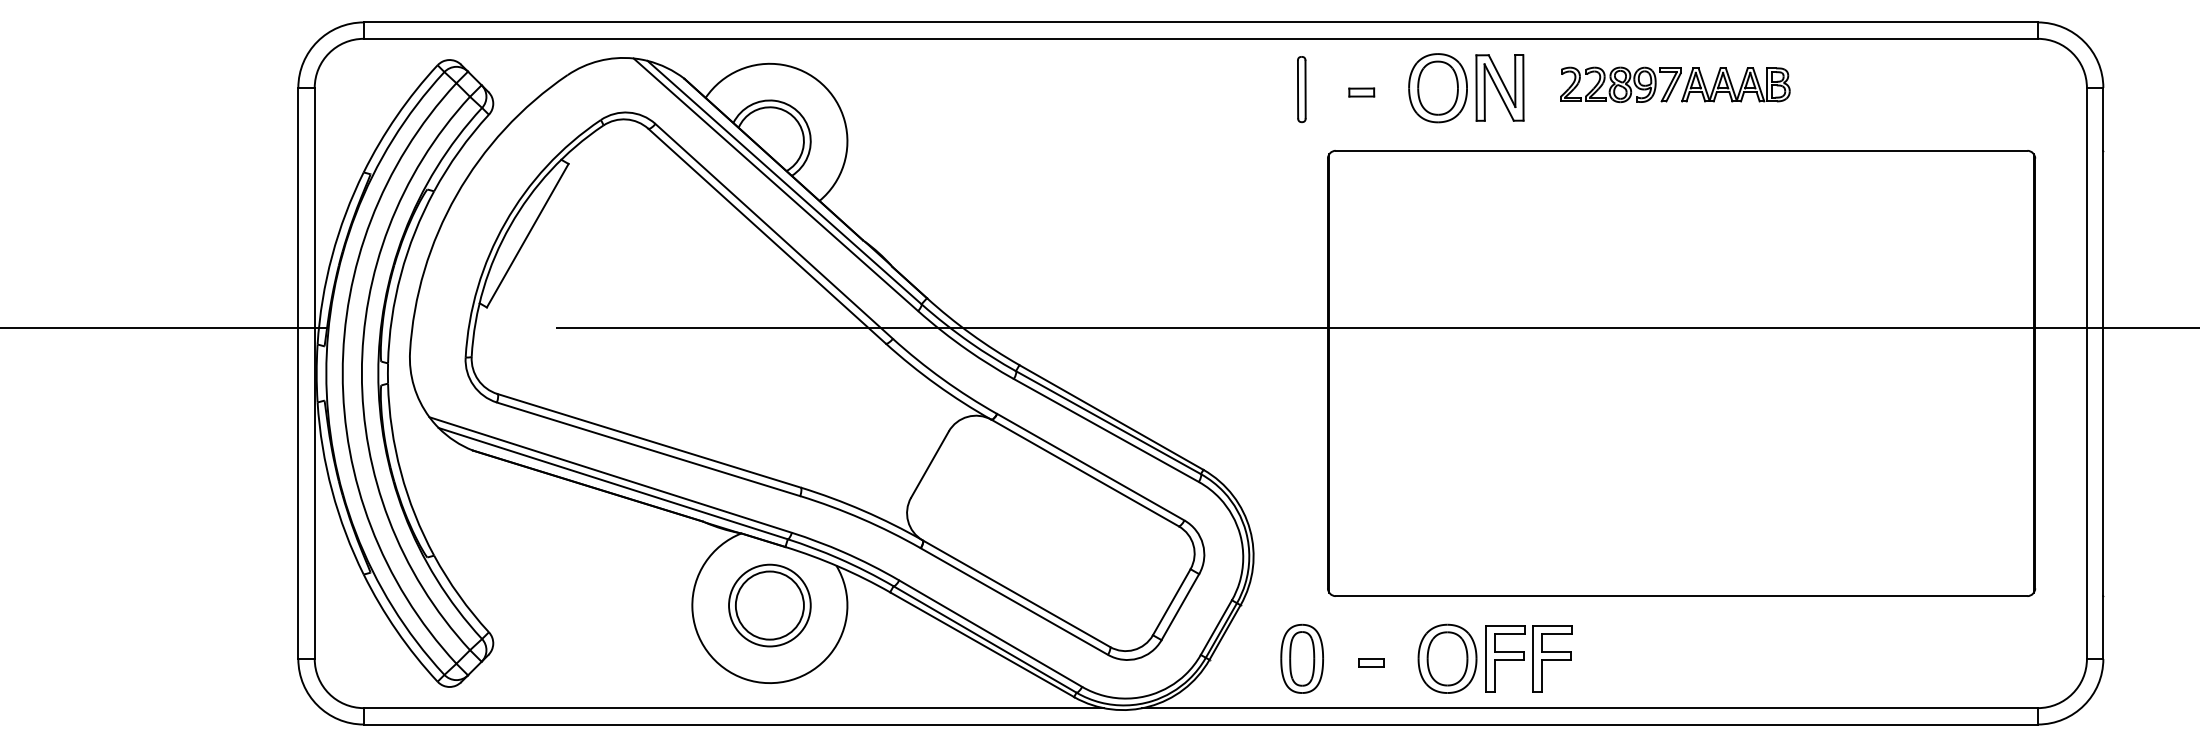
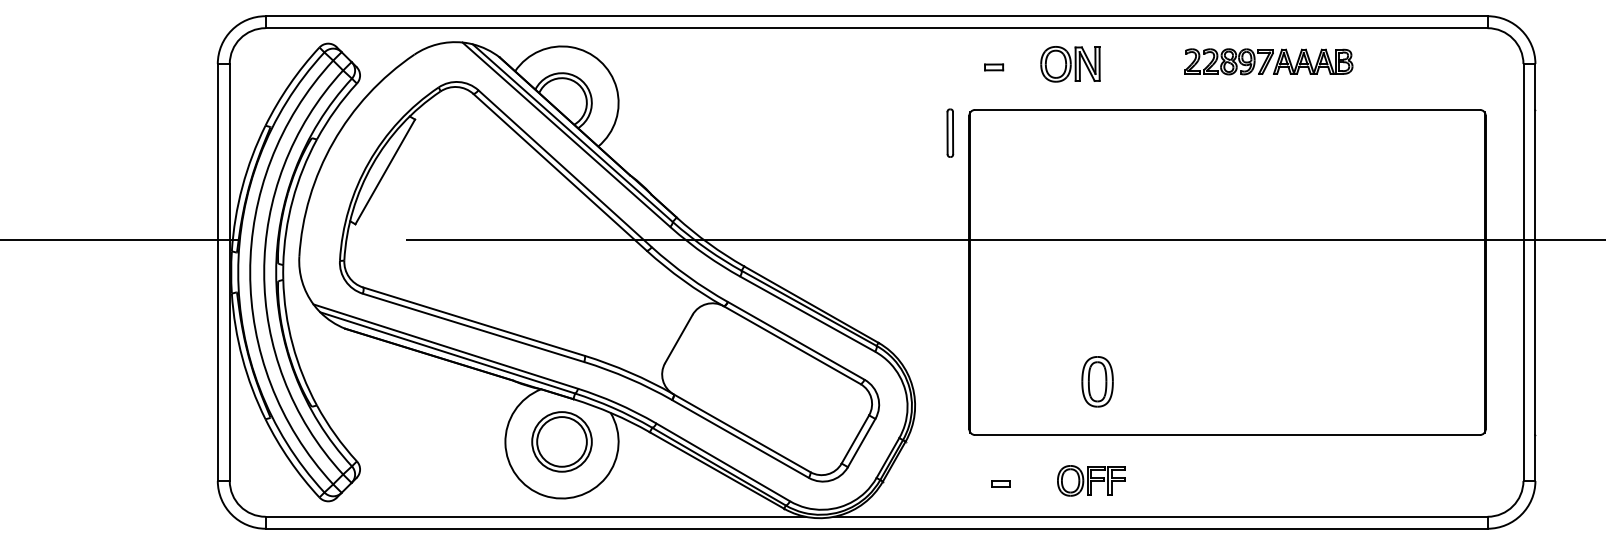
part: (1674, 84) -> (1268, 61), moved
part: (1302, 88) -> (950, 132), moved
part: (1466, 88) -> (1070, 64), size x0.7
part: (1302, 658) -> (1097, 381), moved
part: (1495, 658) -> (1091, 480), size x0.6

